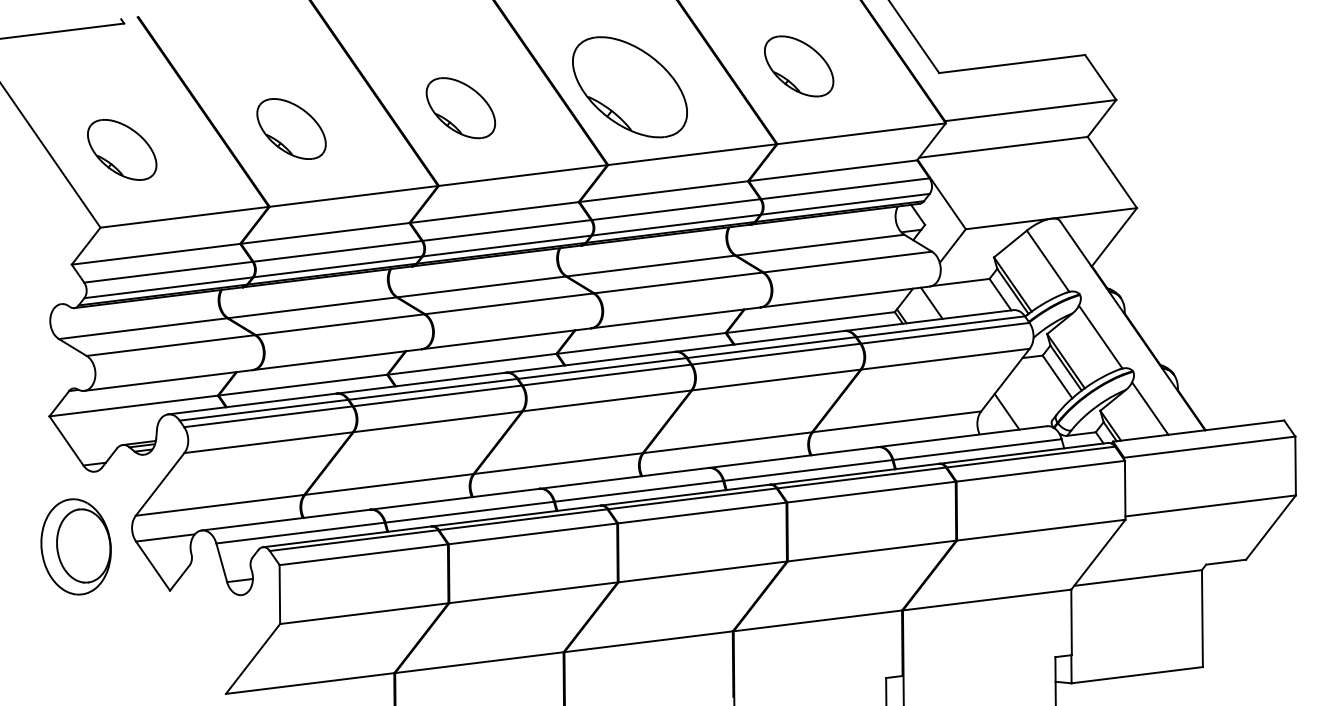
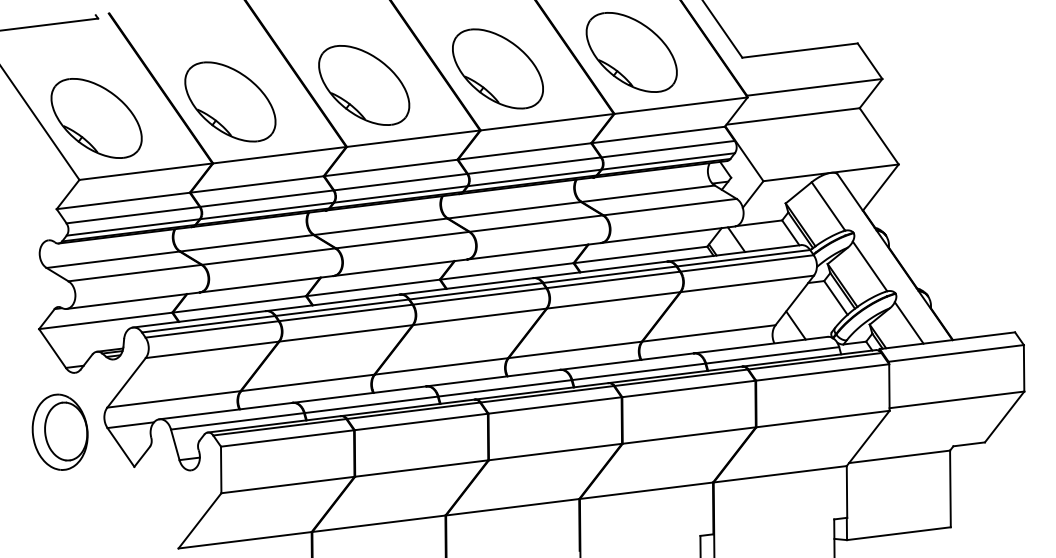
part: (798, 66) -> (631, 52), size x1.67
part: (461, 108) -> (364, 85), size x1.67
part: (291, 128) -> (230, 101), size x1.67
part: (122, 149) -> (96, 118), size x1.67

